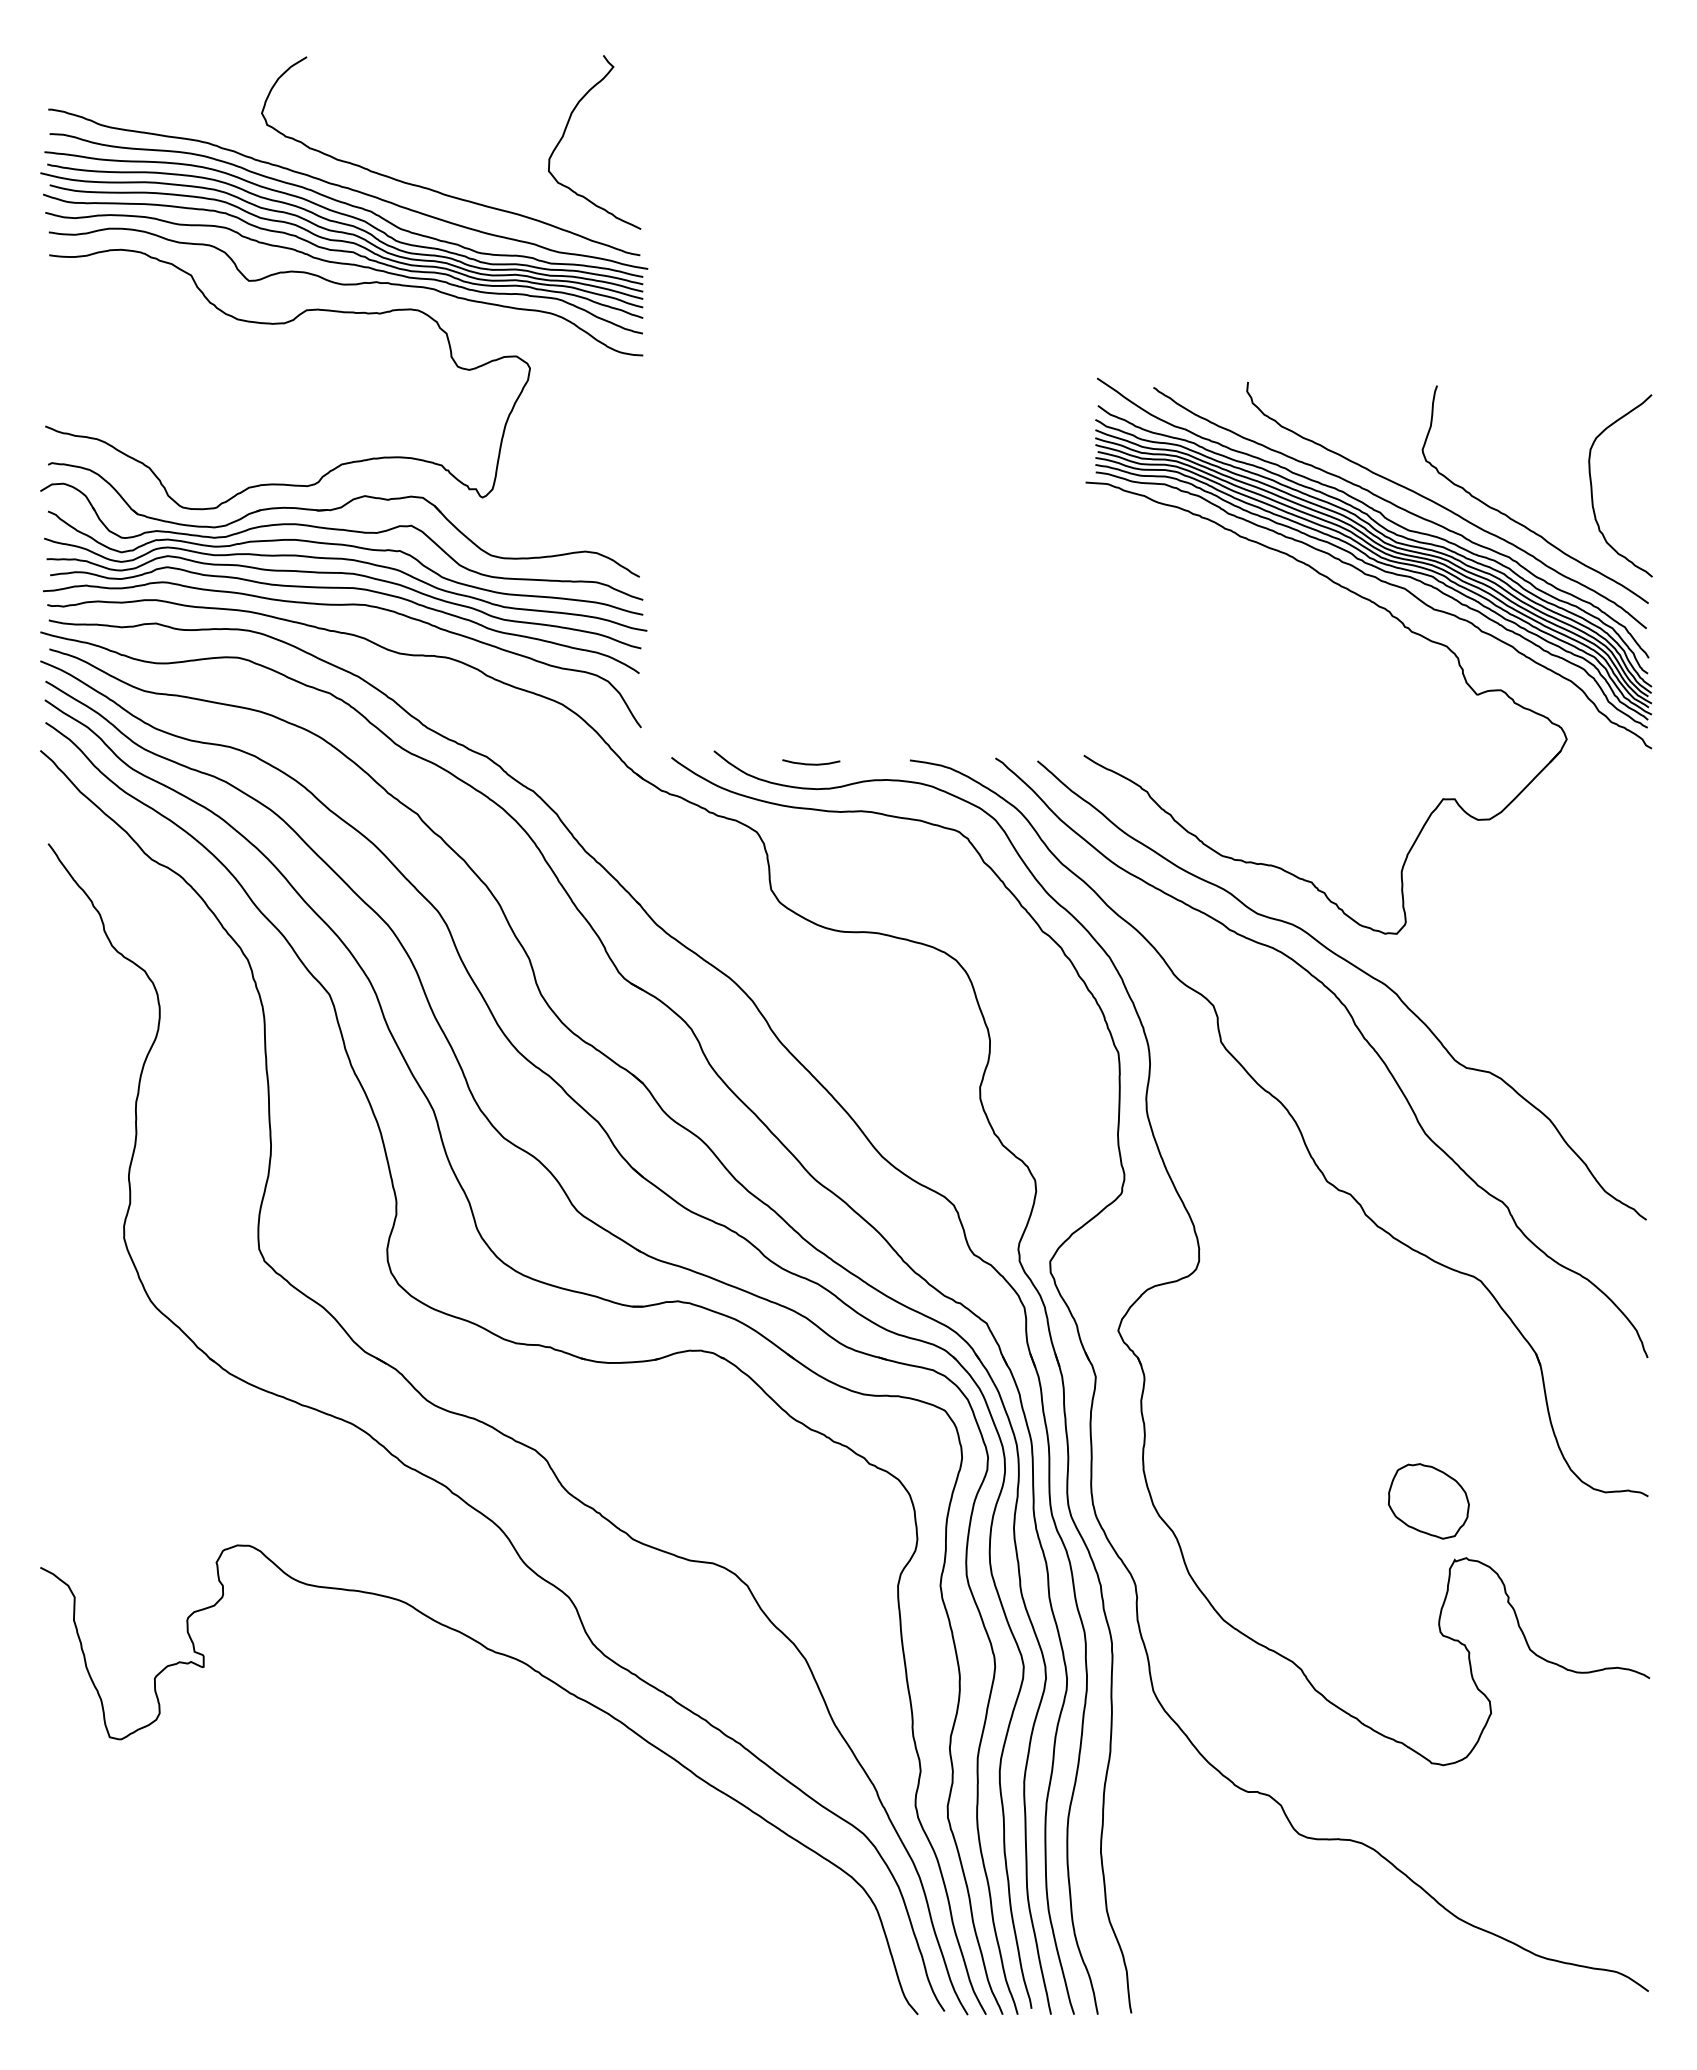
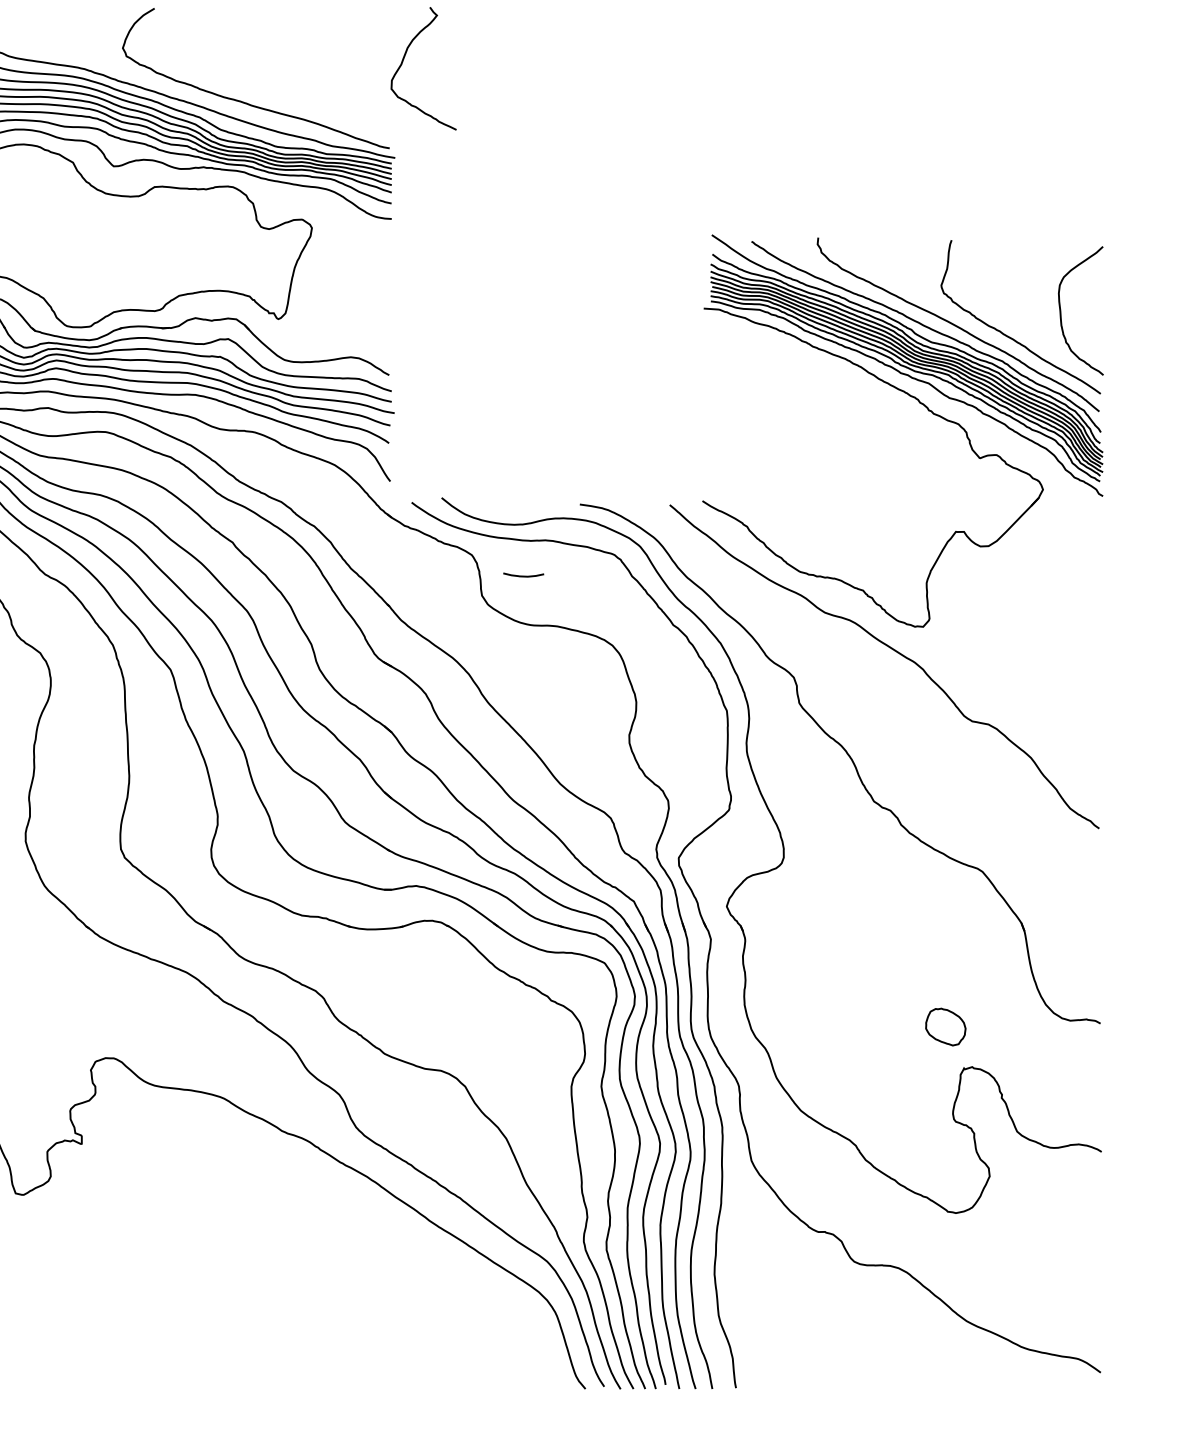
curve: (565, 132) -> (403, 61), moved
curve: (811, 763) -> (523, 575), moved
curve: (1356, 1028) -> (894, 693), removed
part: (1428, 1501) -> (945, 1027), size x0.7

